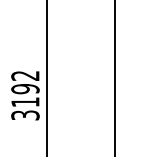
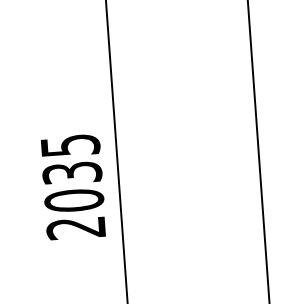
text: (25, 95) -> (73, 186), 3192 -> 2035

